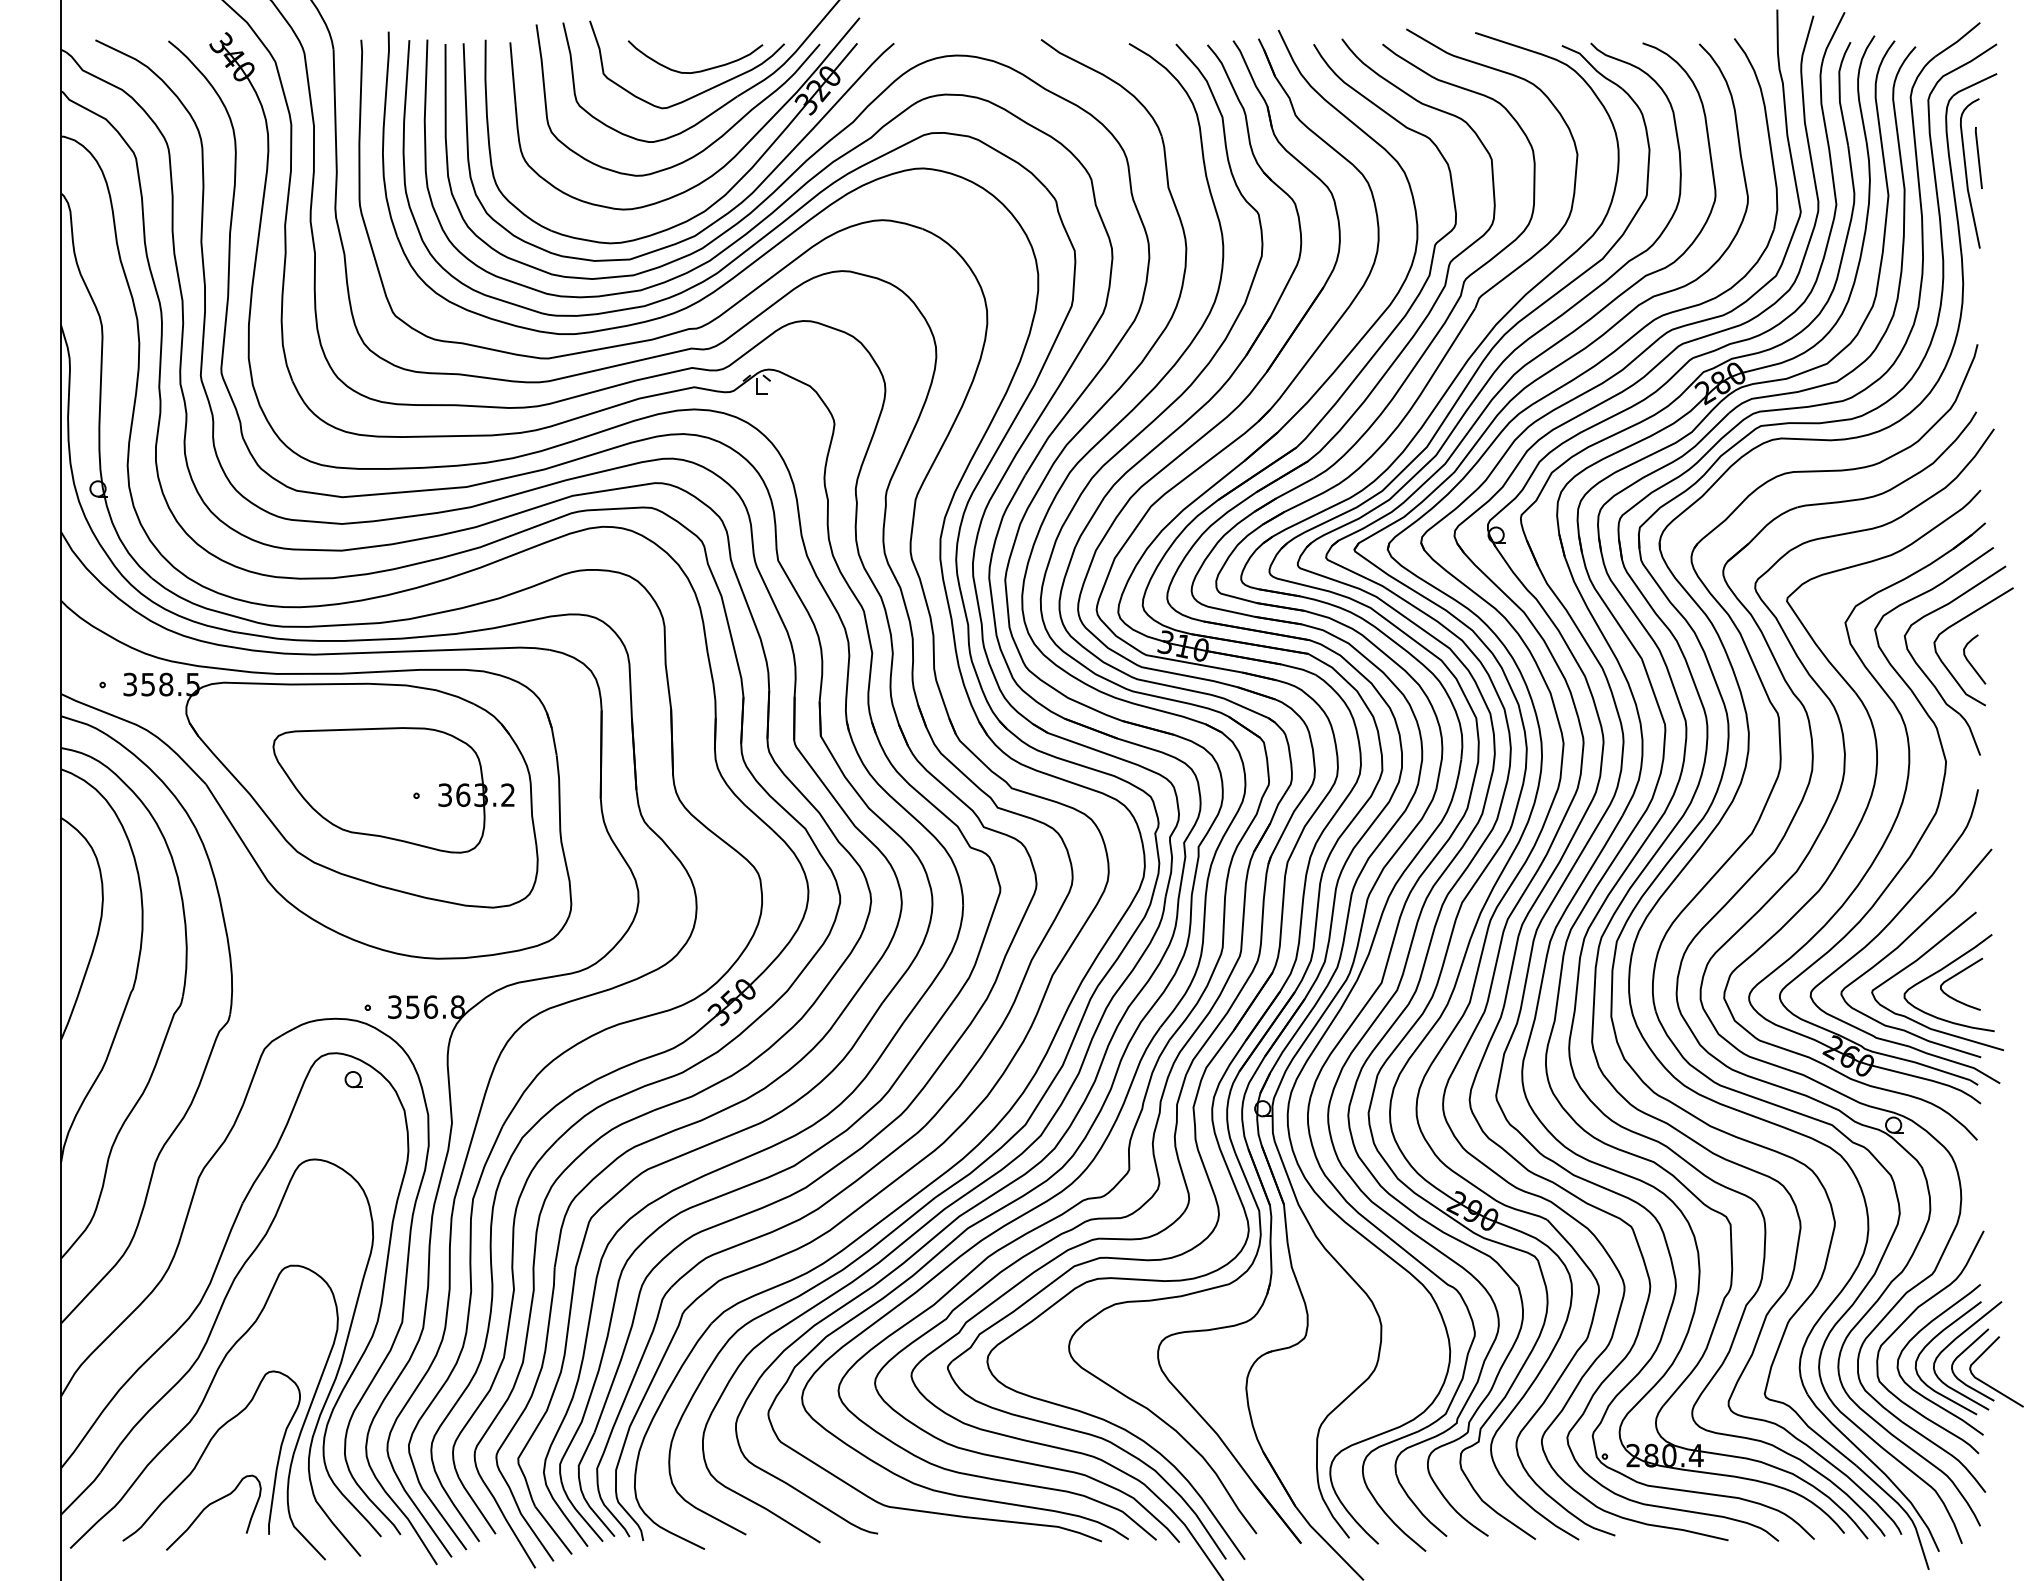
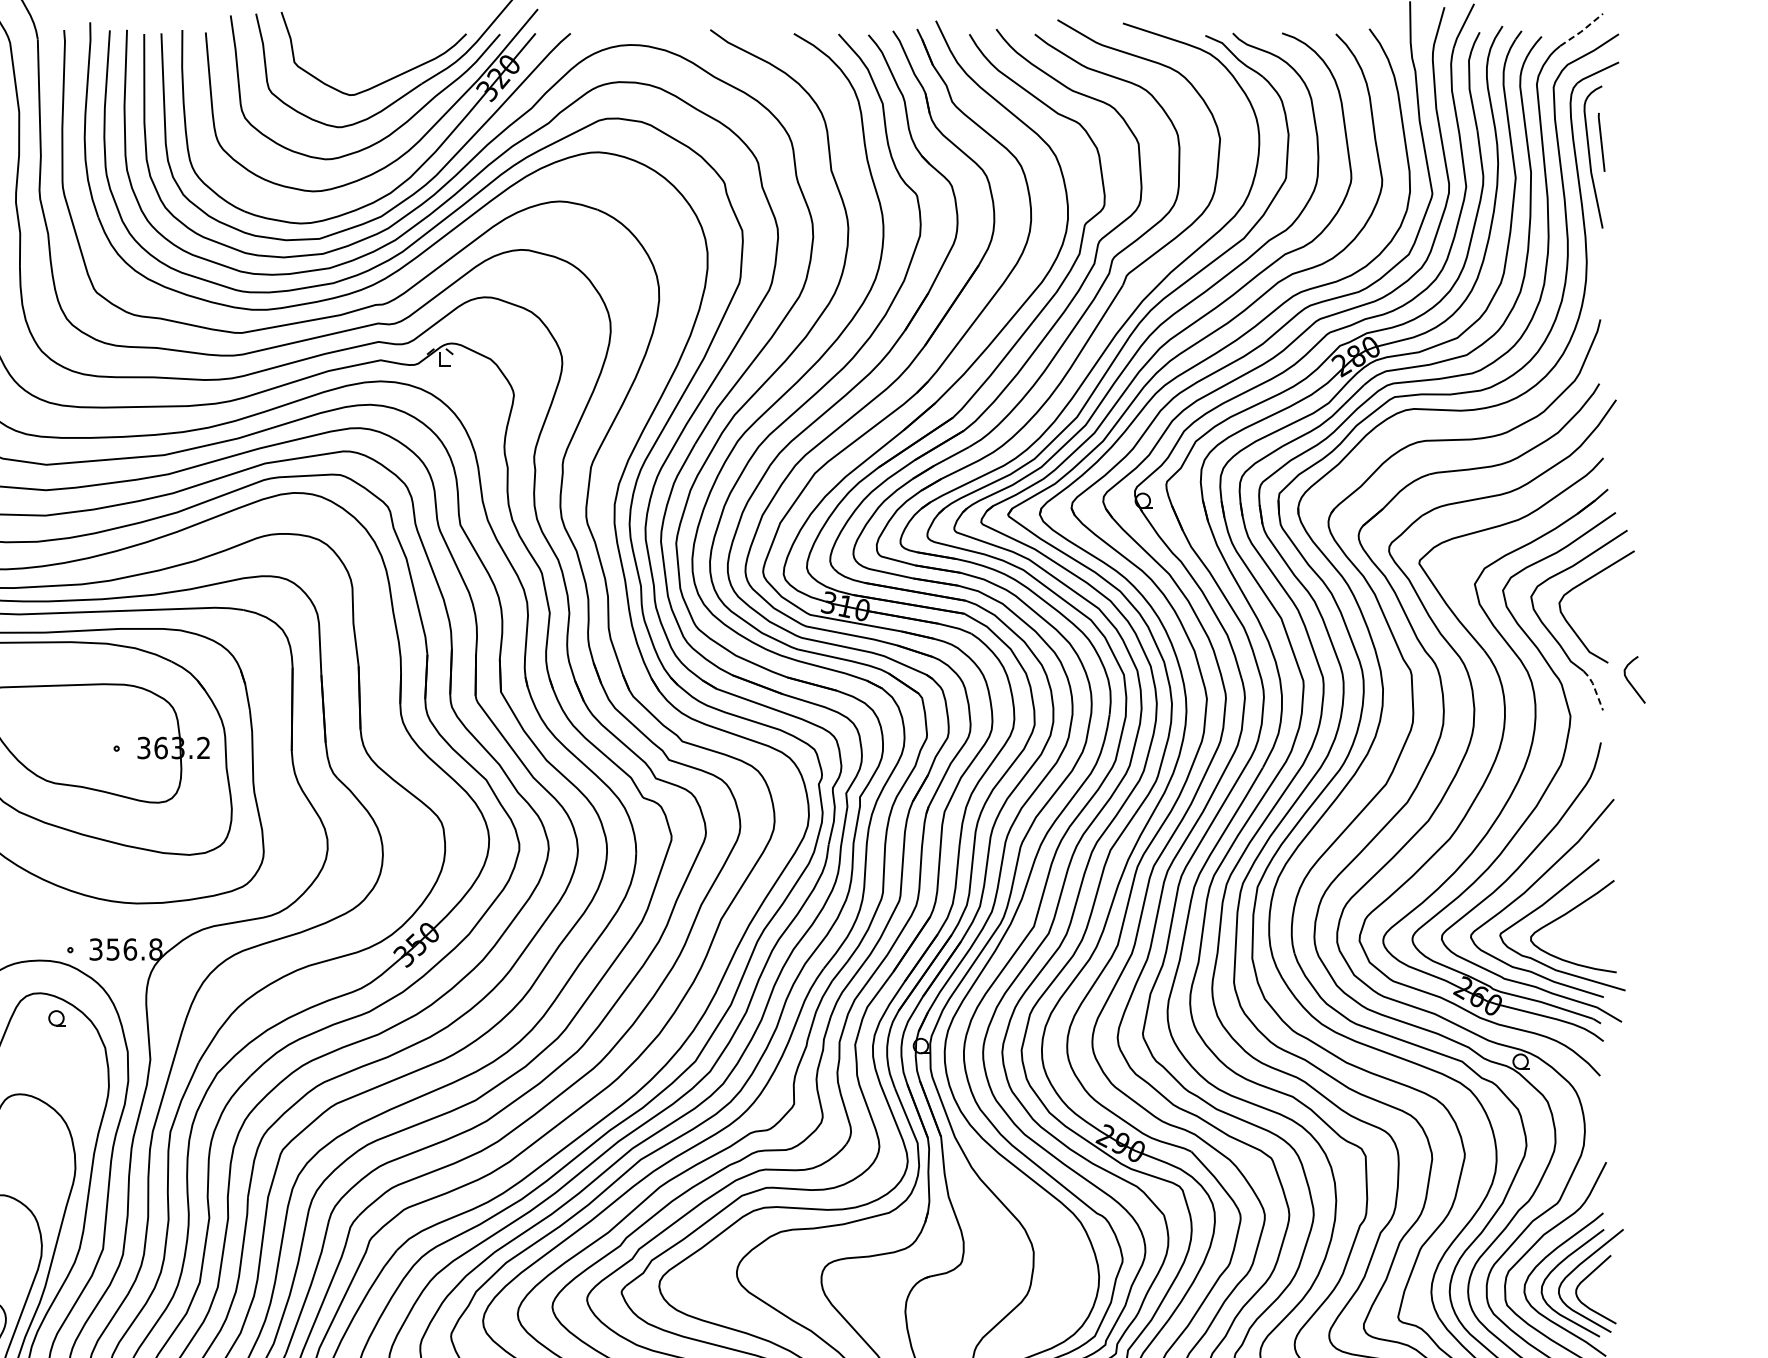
line: (1958, 41) -> (1582, 31), solid -> dashed
curve: (699, 70) -> (385, 59), removed
curve: (1970, 662) -> (1630, 682), moved
line: (1971, 732) -> (1594, 688), solid -> dashed
curve: (1957, 975) -> (1581, 919), removed
curve: (1990, 1385) -> (1612, 1309), removed

